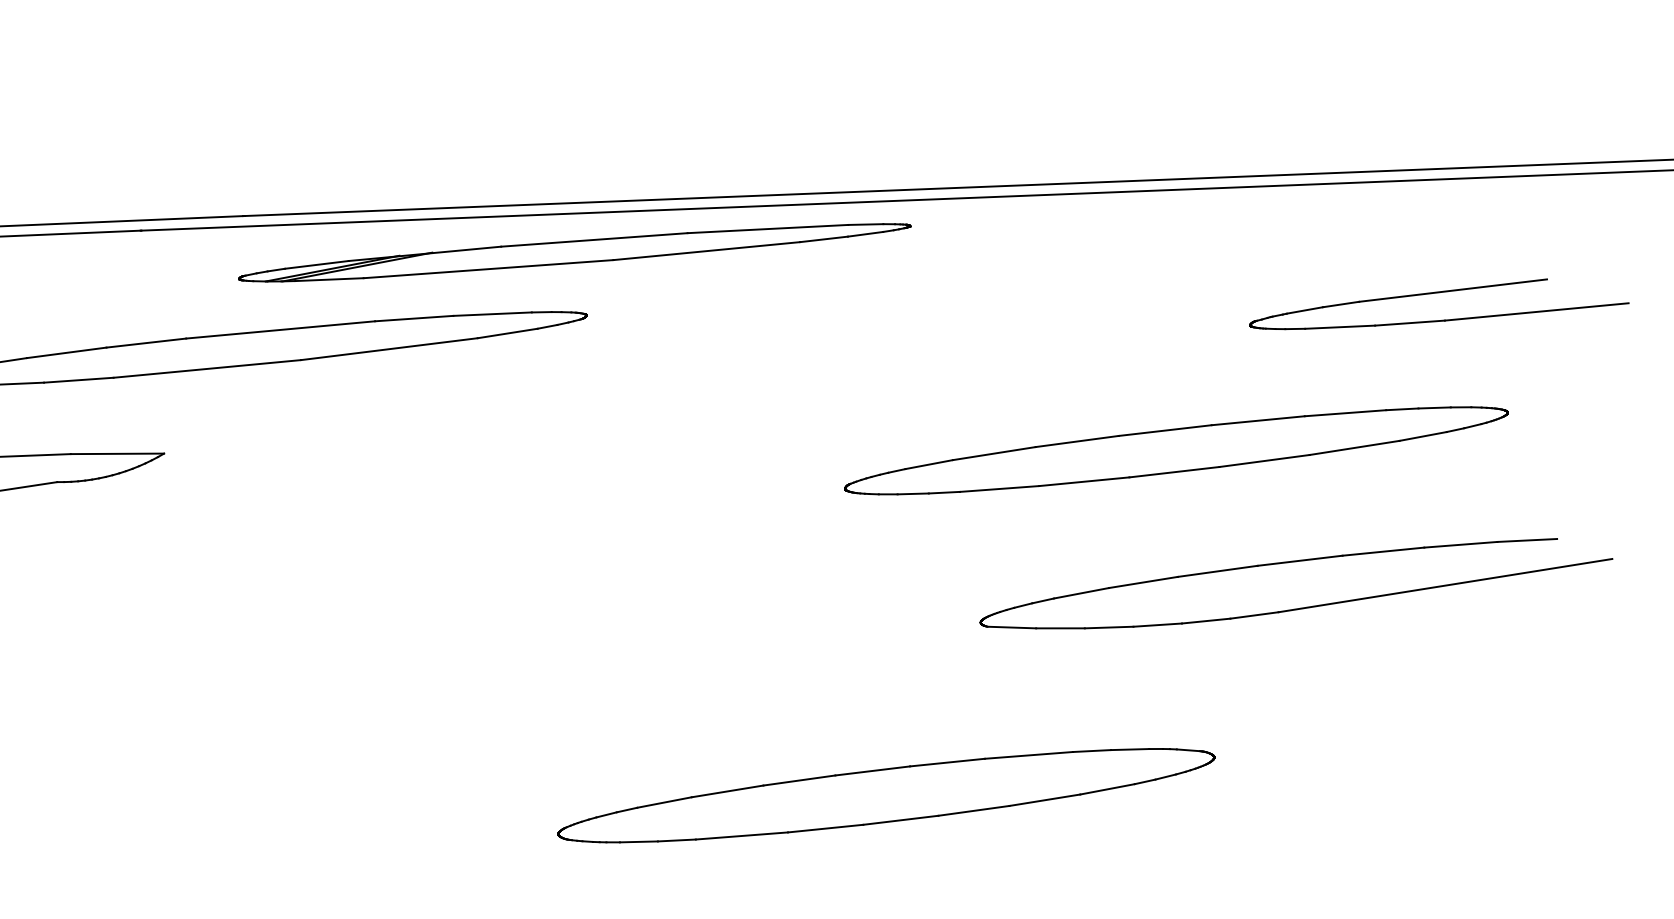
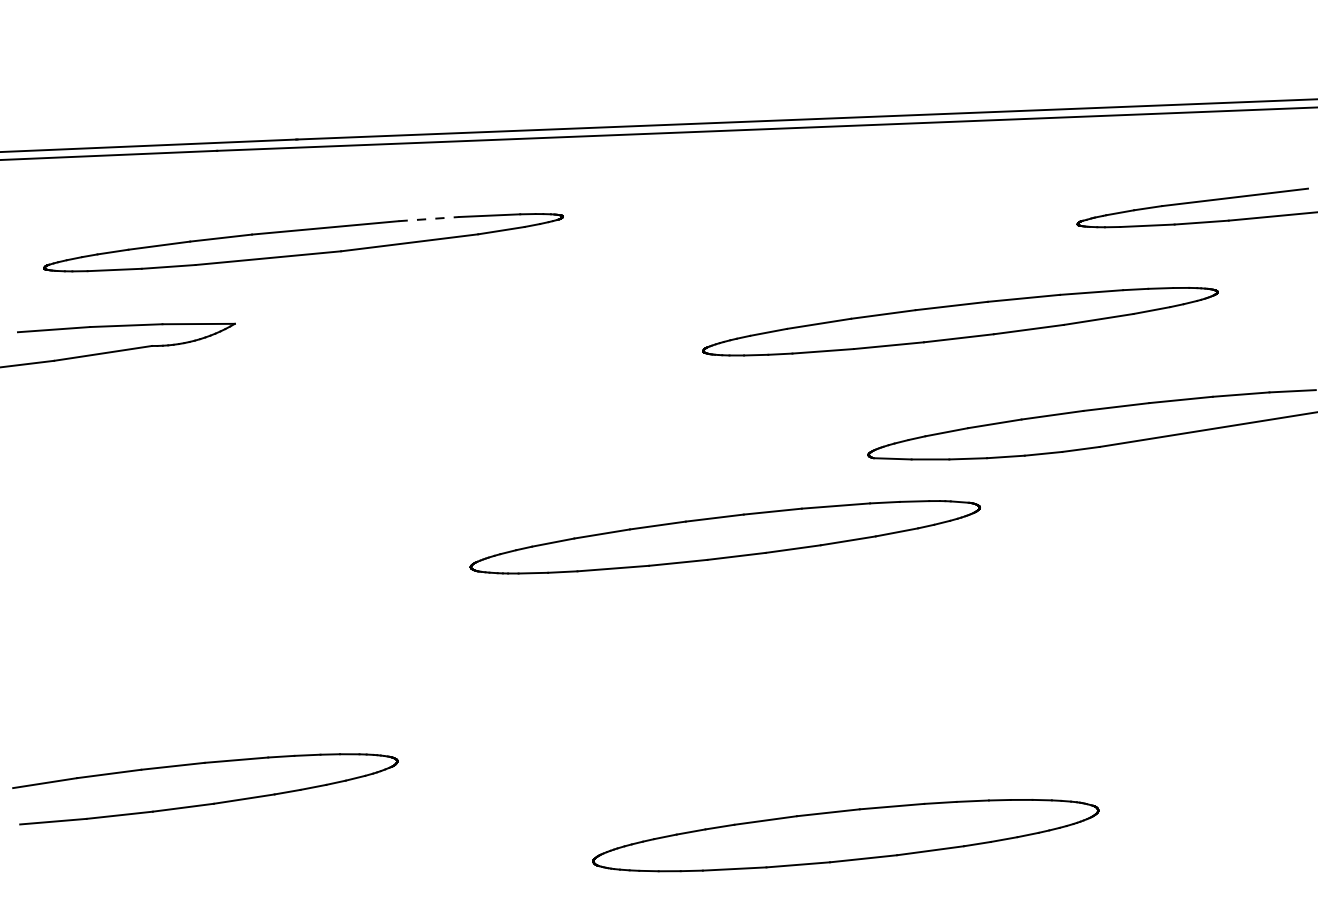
part: (574, 252) -> (553, 167), removed
line: (414, 319) -> (429, 219), solid -> dashed
part: (1176, 450) -> (960, 321), moved
part: (885, 795) -> (724, 537), moved

